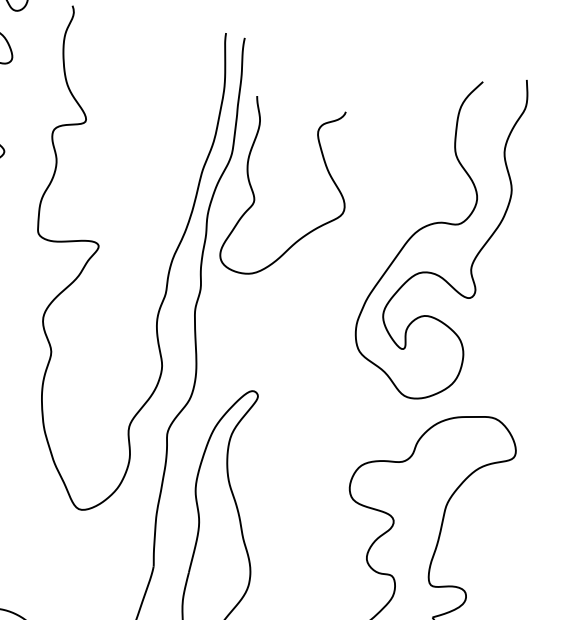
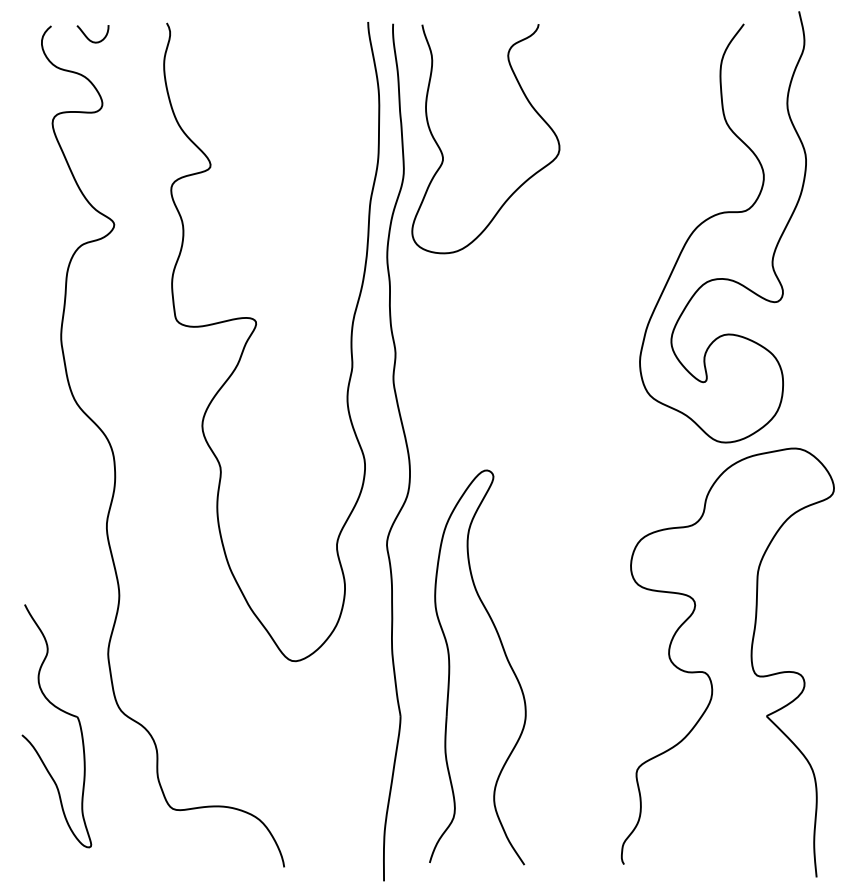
curve: (255, 197) -> (443, 154), moved
curve: (436, 223) -> (717, 215), moved

